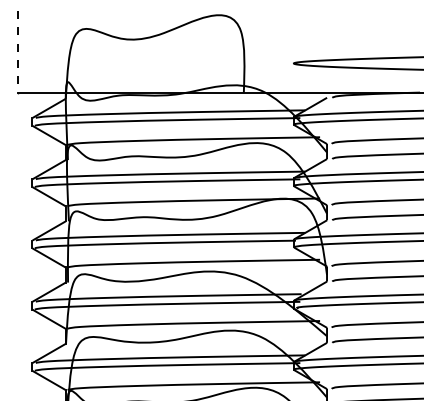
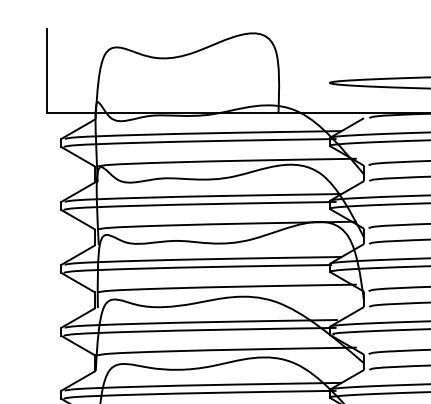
line: (18, 51) -> (46, 70), dashed -> solid

